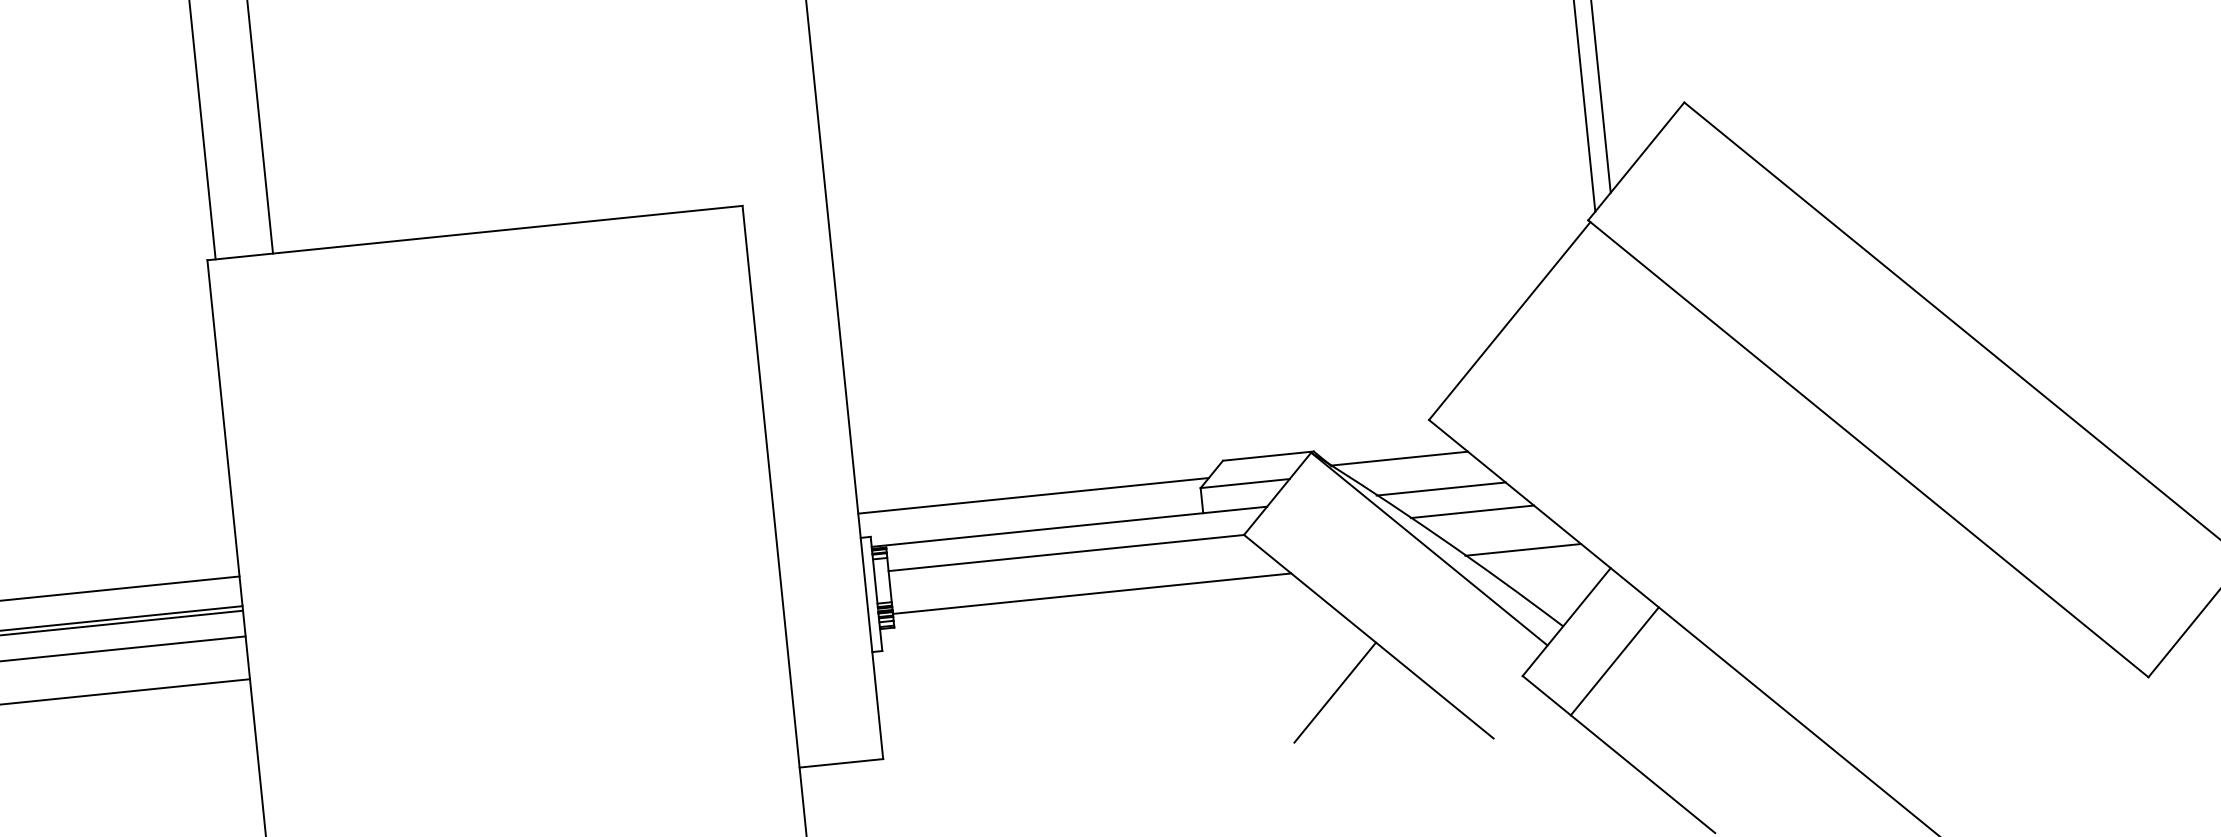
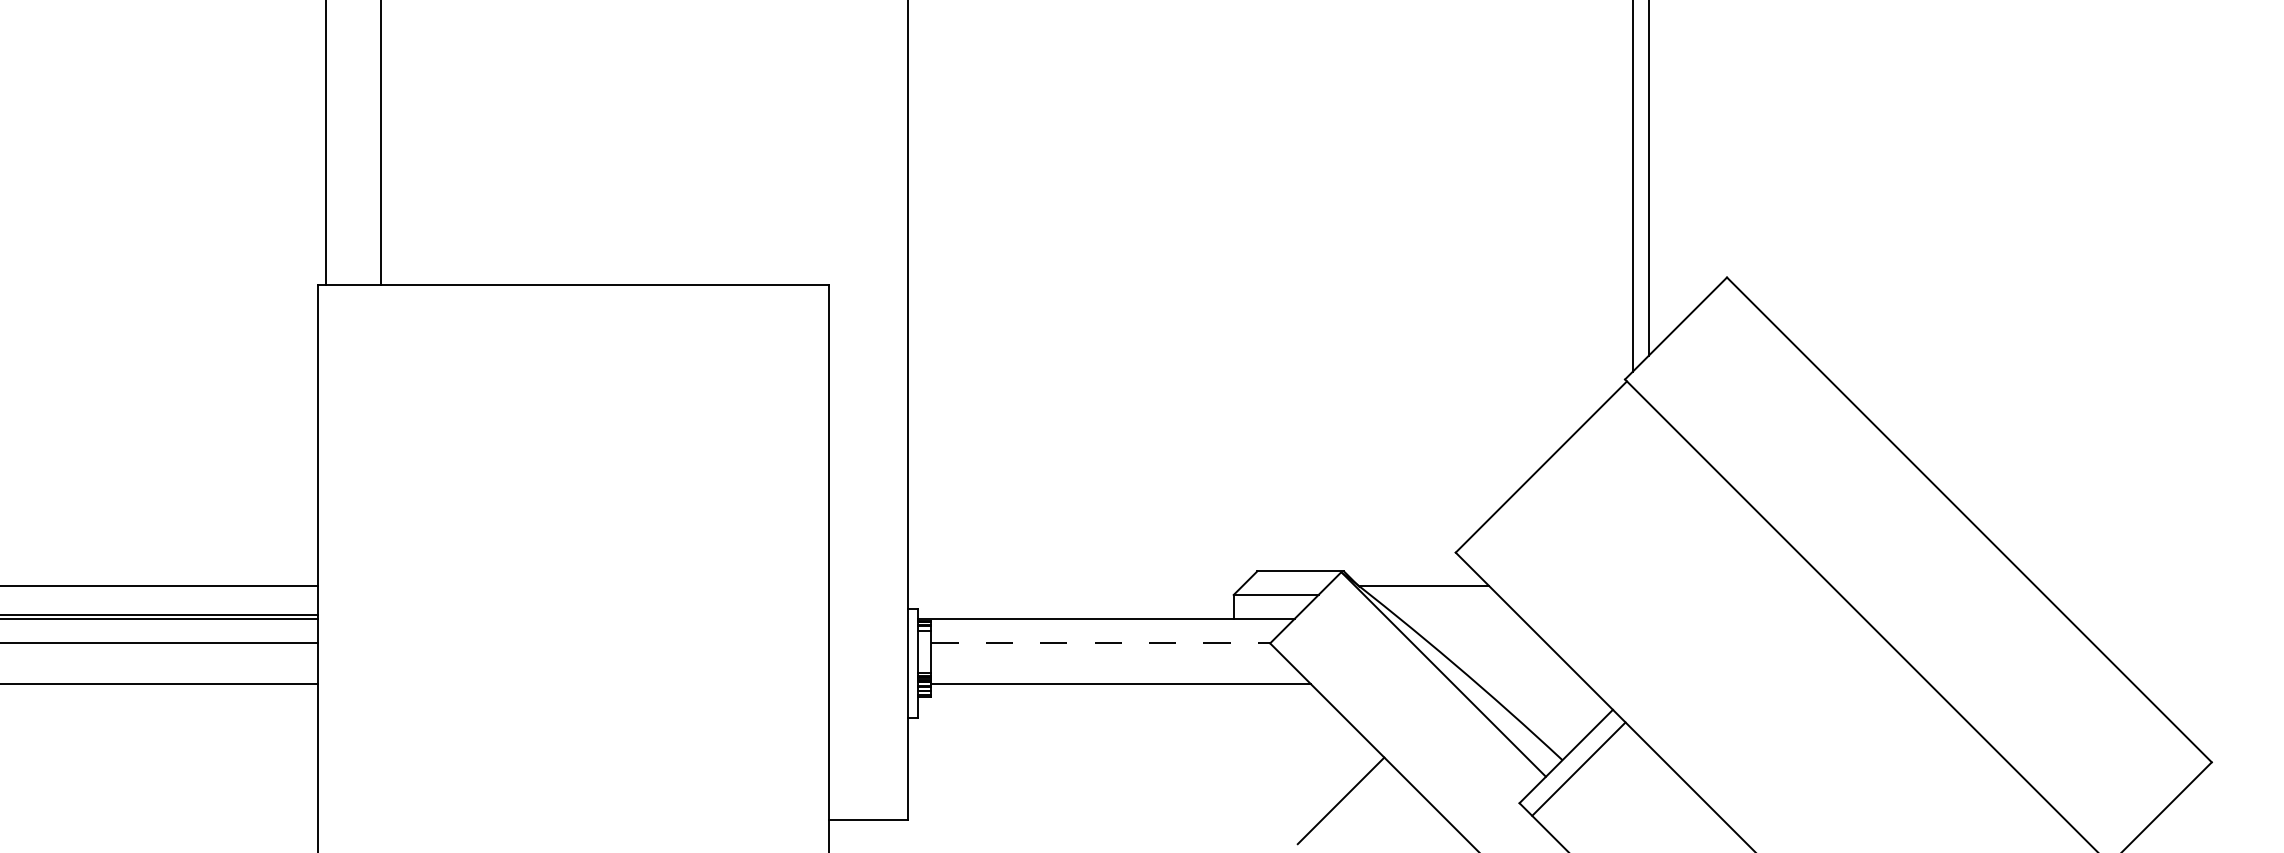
line: (1441, 488) -> (1460, 618), removed
line: (1033, 496) -> (1075, 586), removed
line: (1472, 511) -> (1487, 643), removed
line: (1522, 550) -> (1531, 684), removed
line: (1067, 553) -> (1101, 643), solid -> dashed
line: (1614, 660) -> (1578, 768), moved

